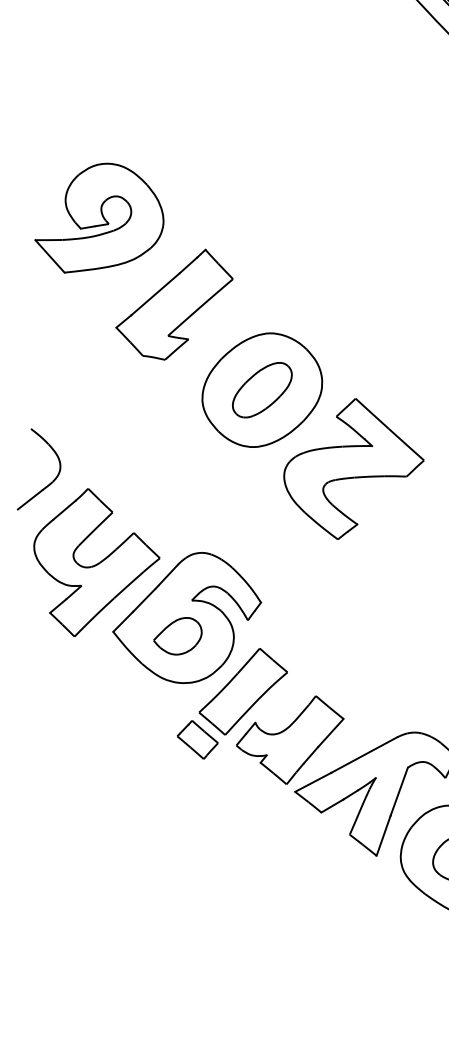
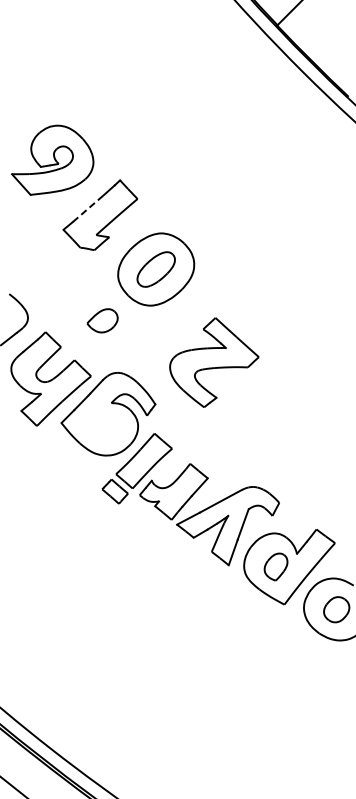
line: (155, 294) -> (88, 208), solid -> dashed
part: (354, 468) -> (214, 362), moved
part: (177, 635) -> (102, 320), moved

